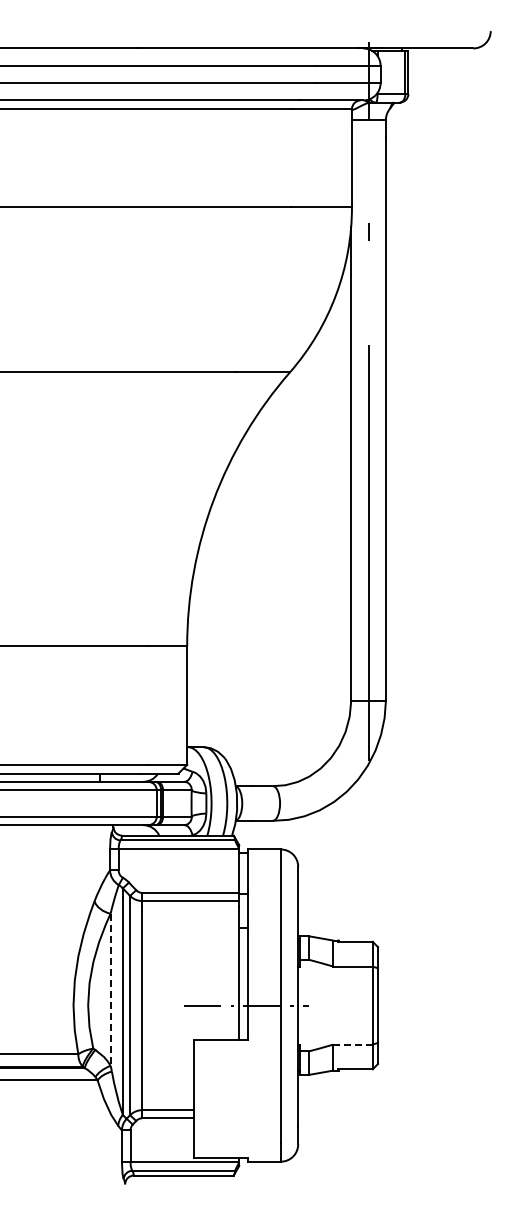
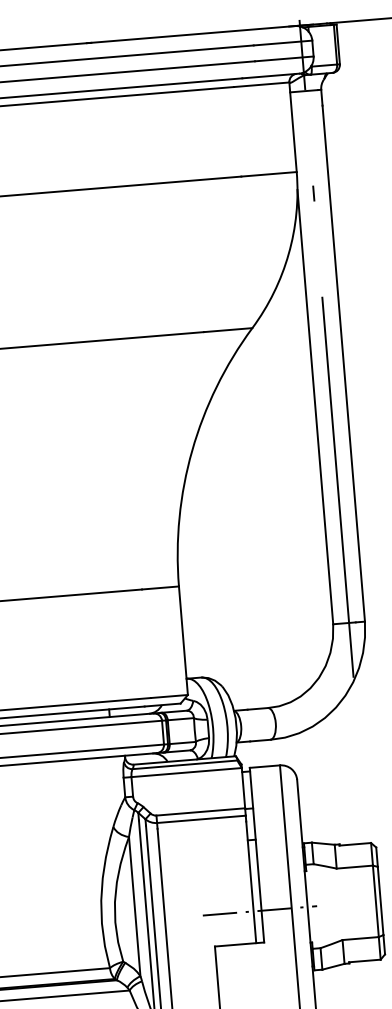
line: (110, 990) -> (134, 907), dashed -> solid
line: (353, 1044) -> (361, 938), dashed -> solid

